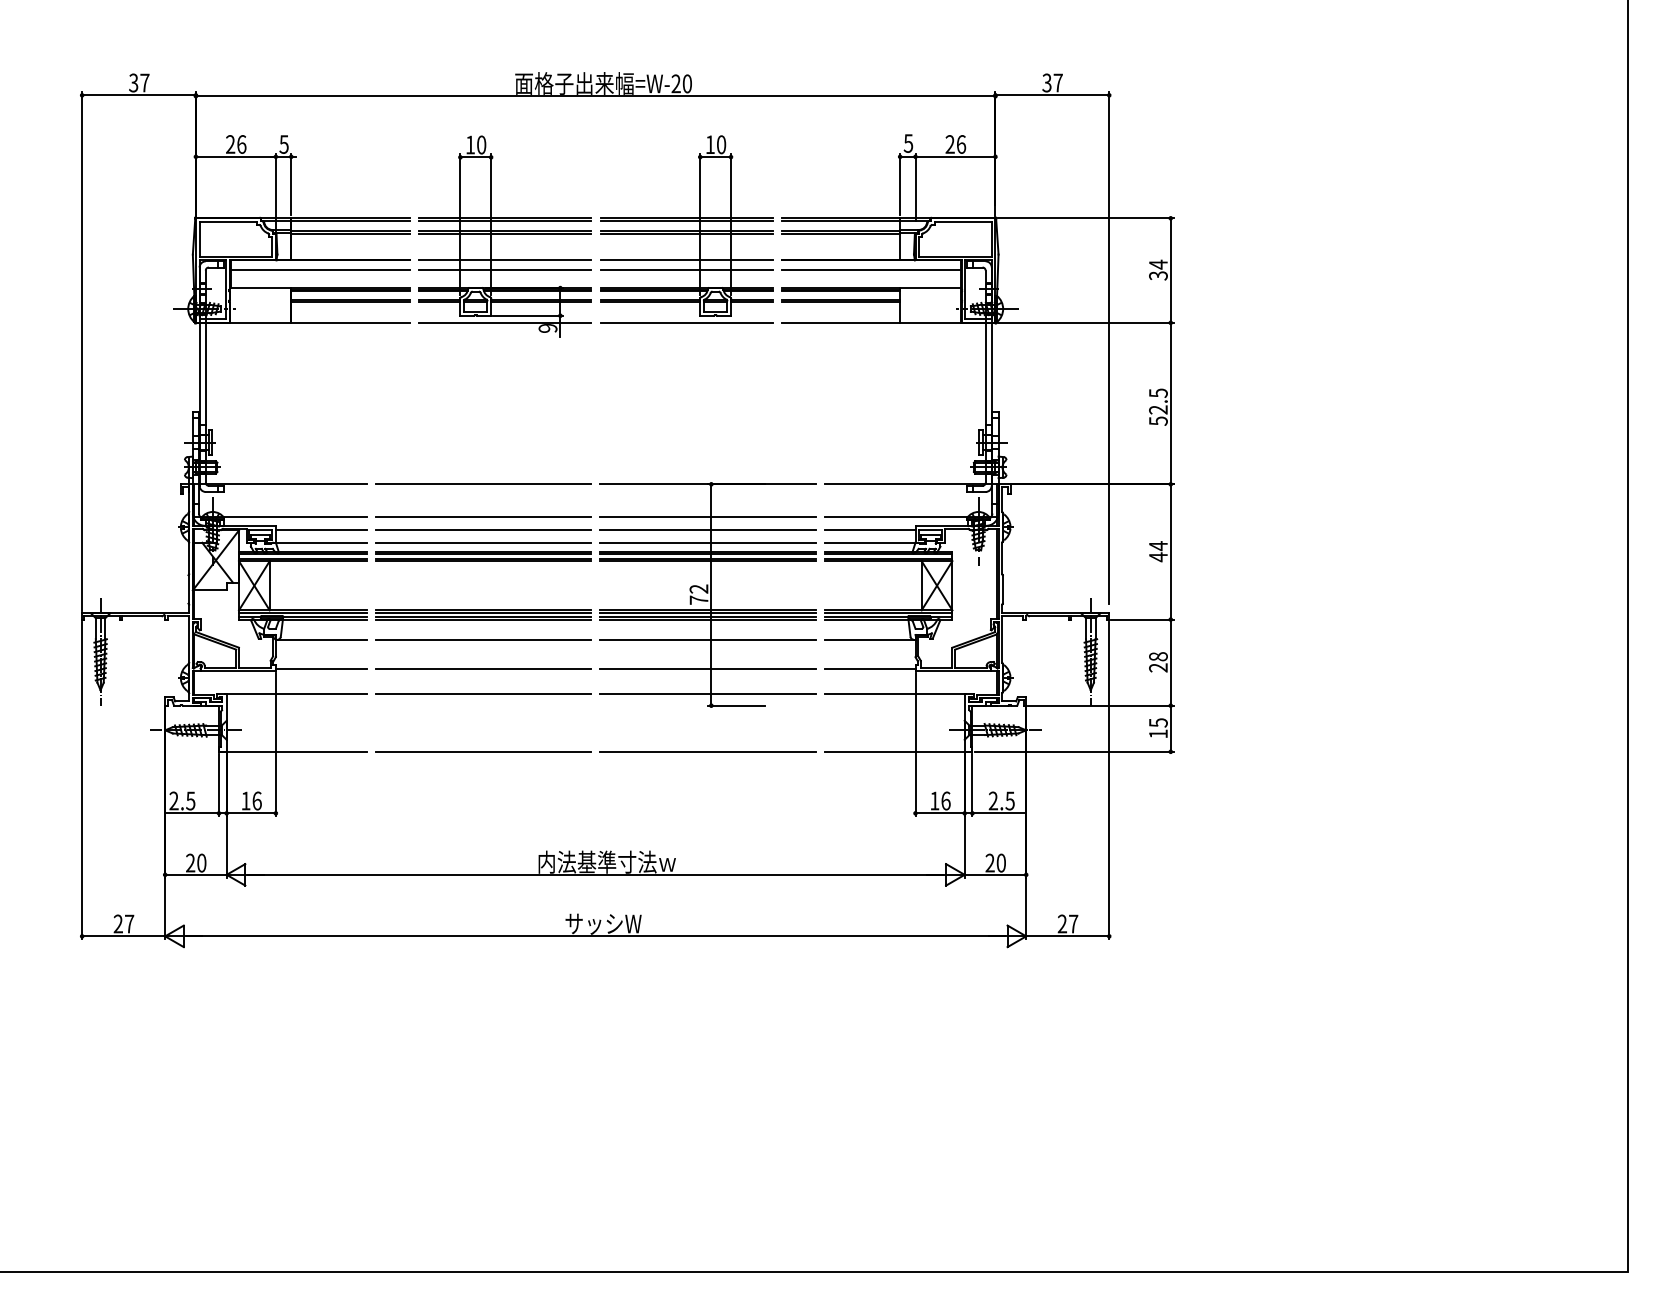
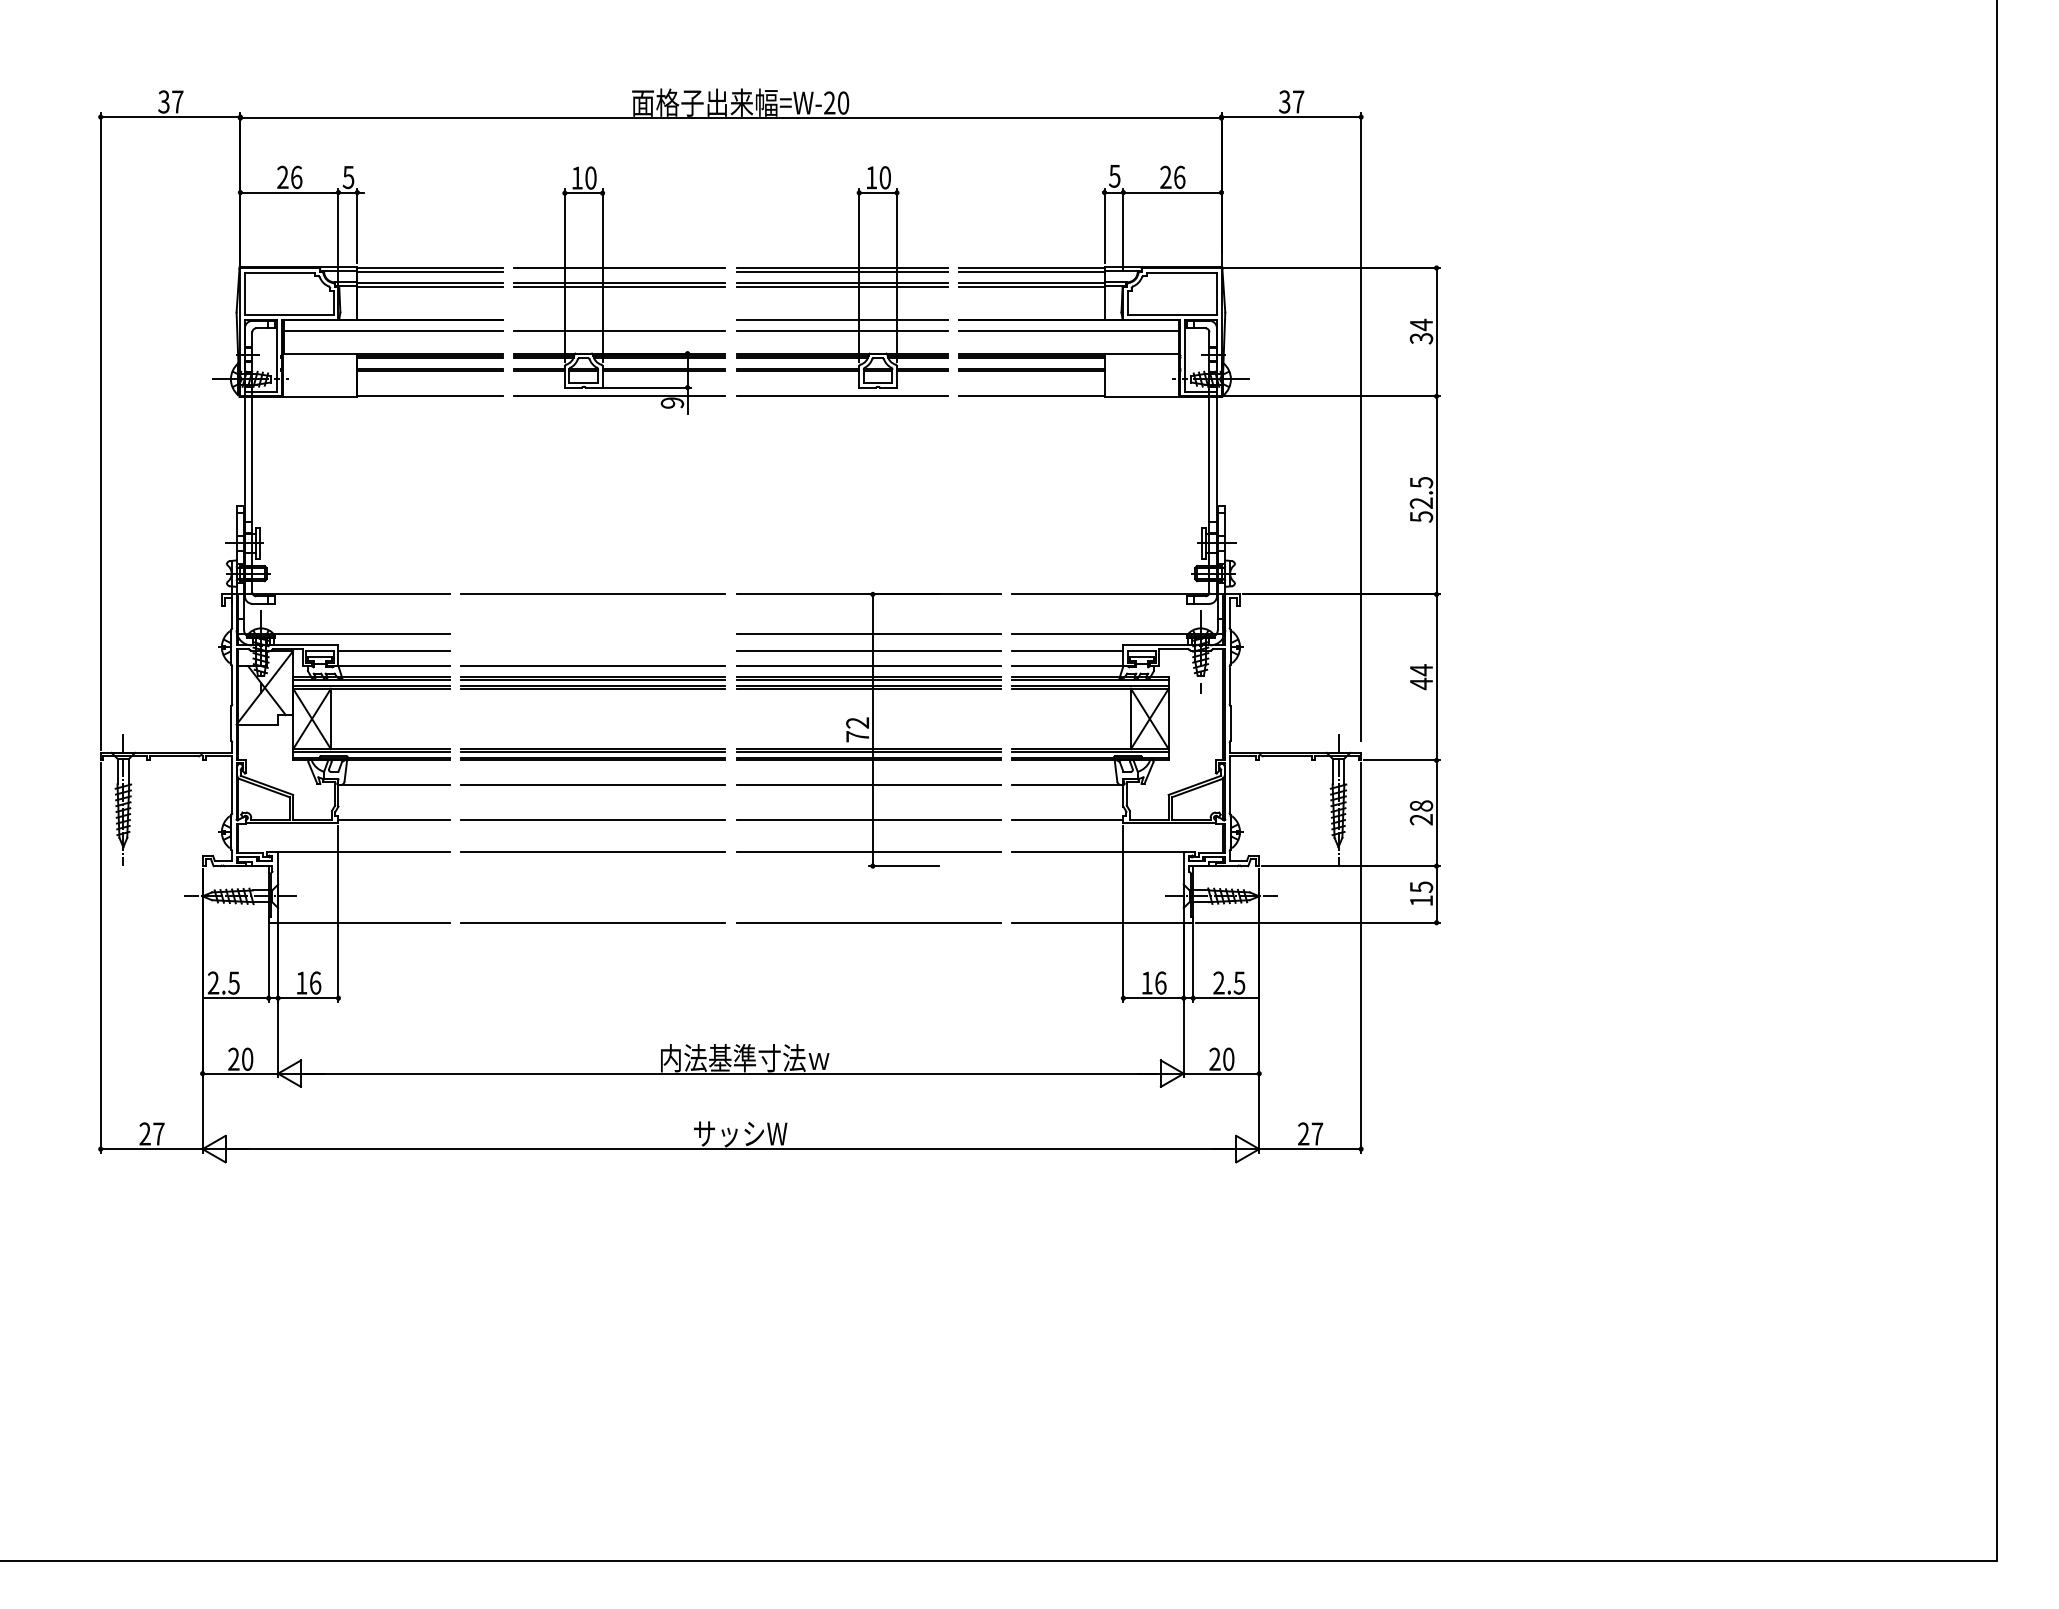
line: (504, 221) -> (618, 271), removed
line: (504, 260) -> (618, 319), removed
line: (483, 516) -> (593, 634), removed
line: (482, 530) -> (592, 650), removed

